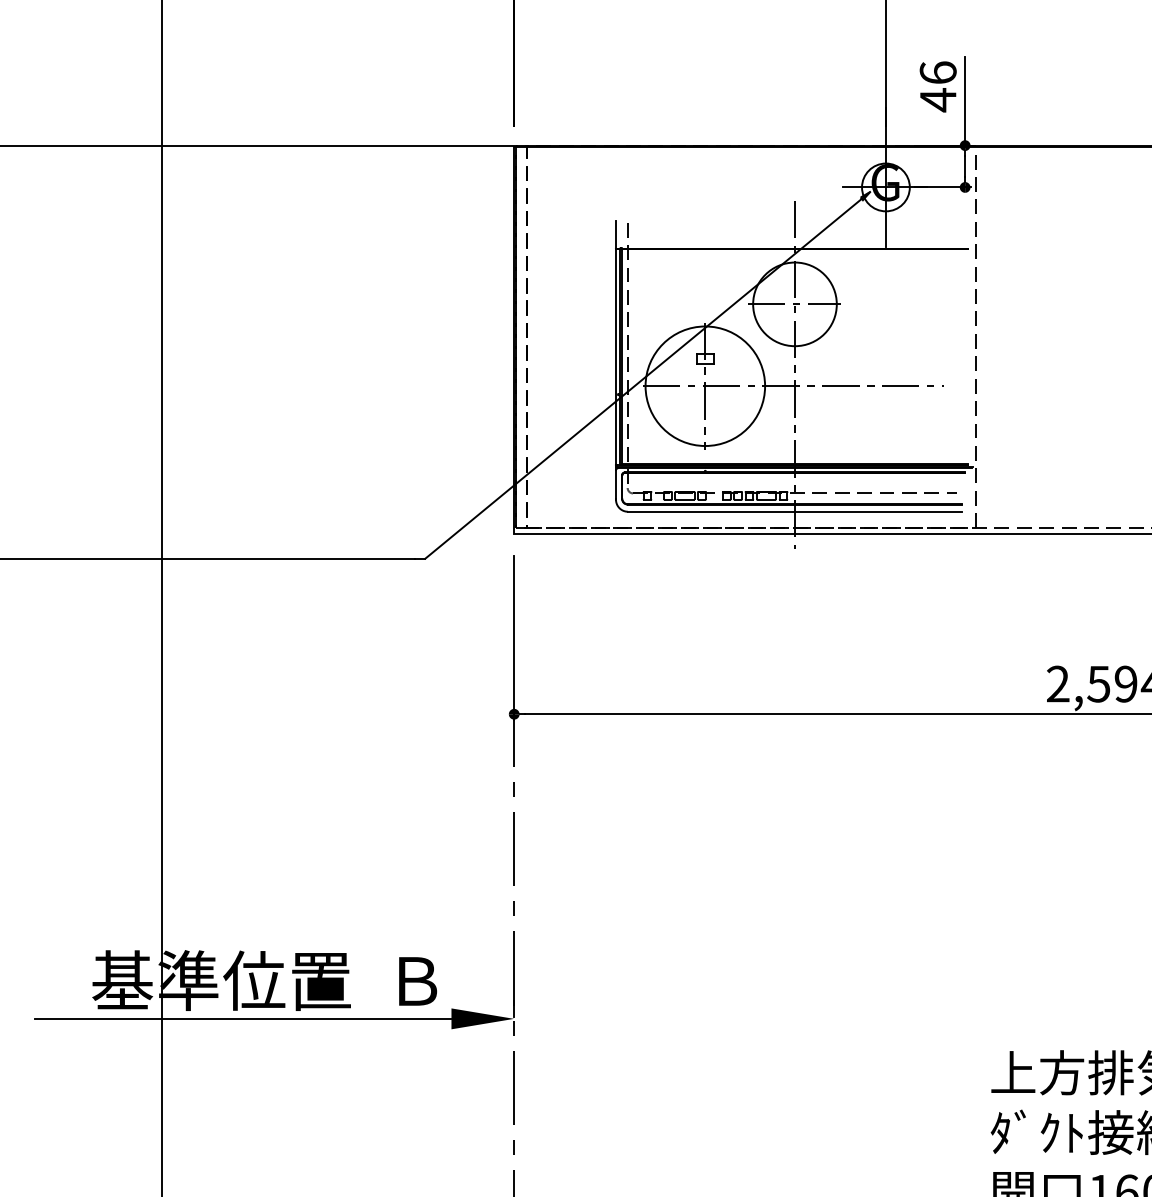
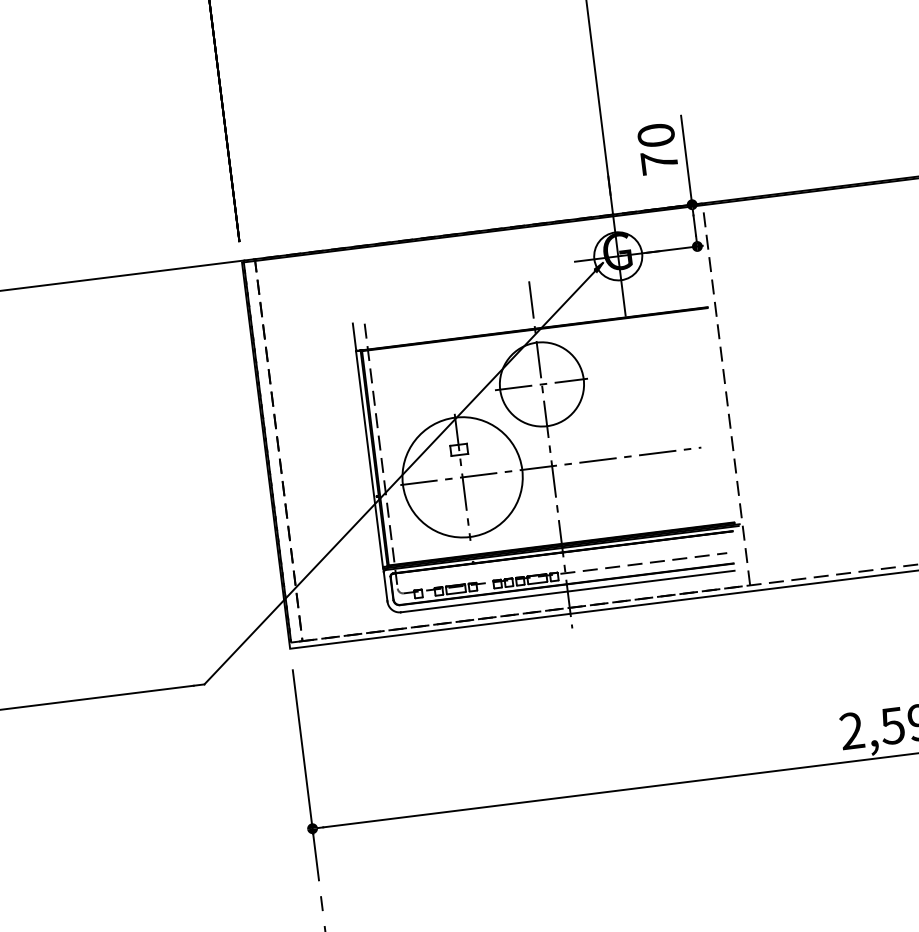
text: (937, 86) -> (657, 149), 46 -> 70

